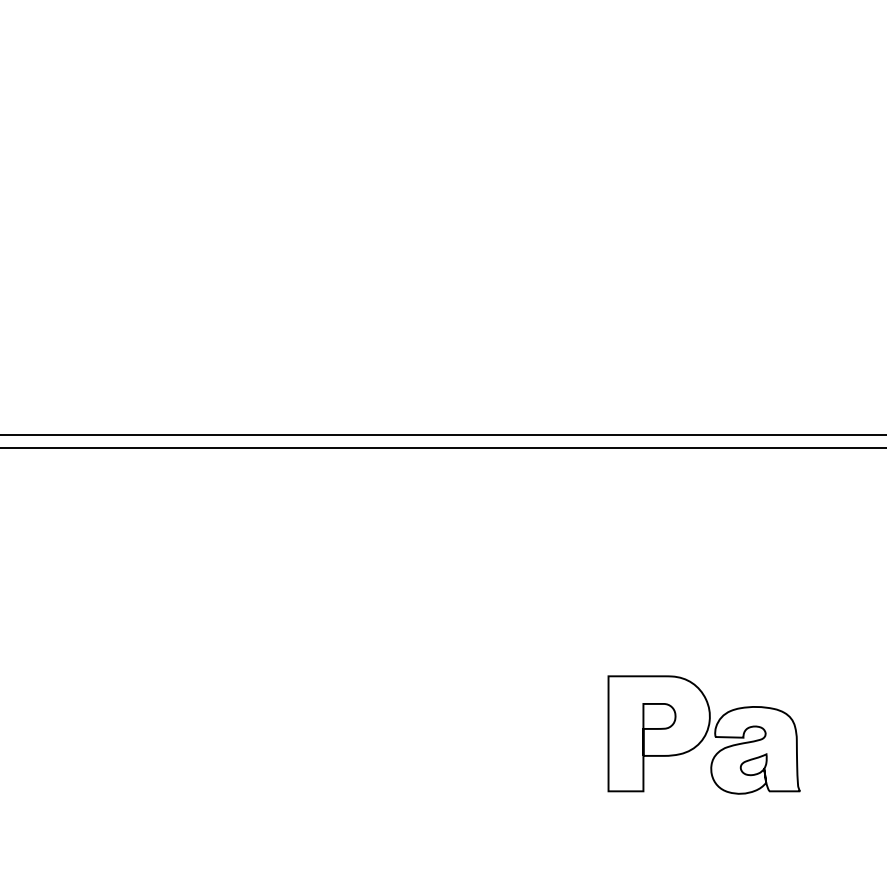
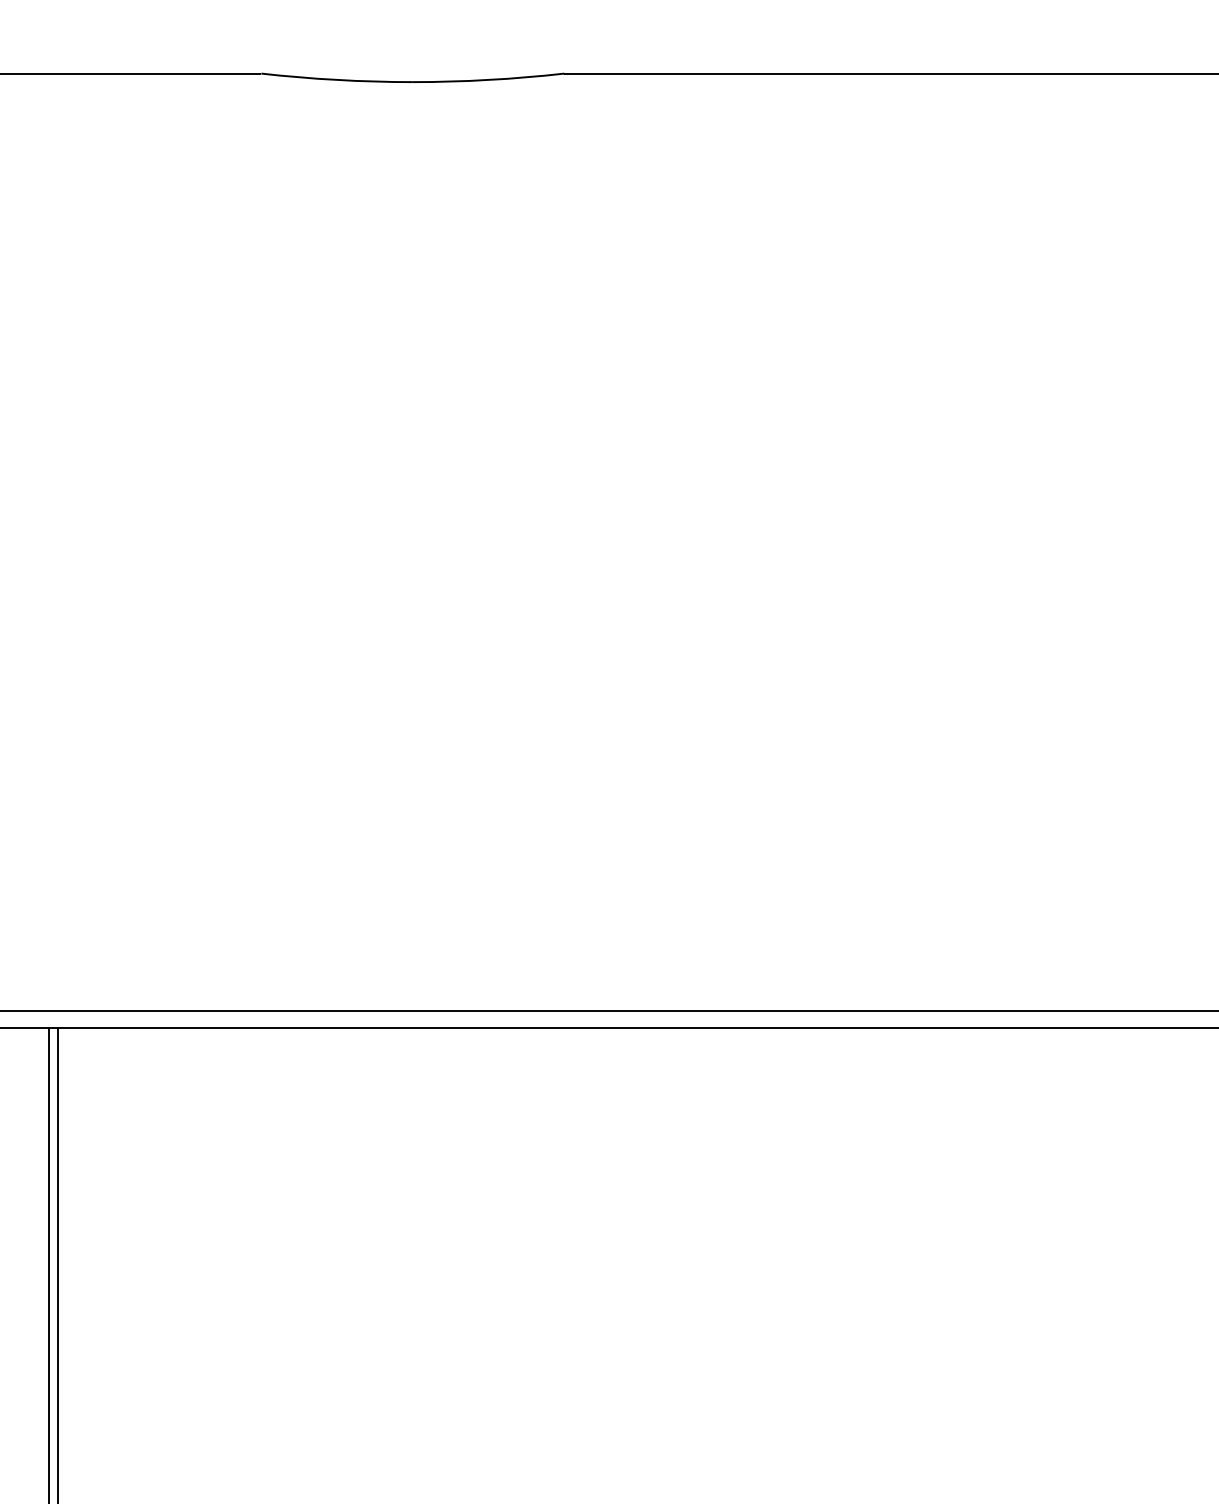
part: (704, 734) -> (1043, 1411), removed

